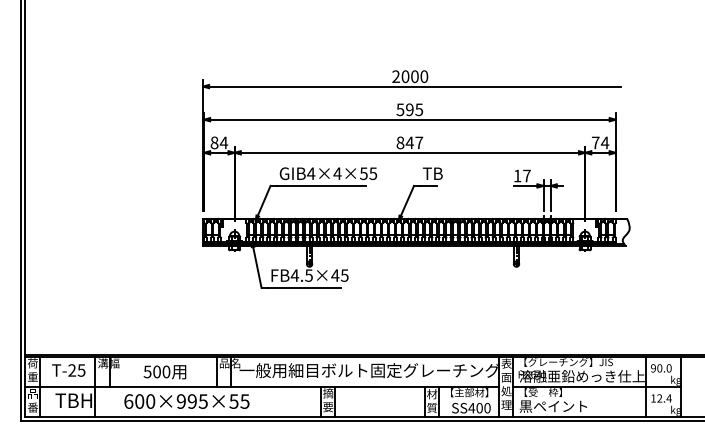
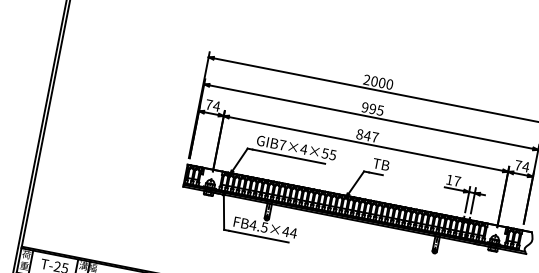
text: (400, 109) -> (365, 107), 595 -> 995
text: (214, 142) -> (209, 104), 84 -> 74
text: (311, 173) -> (282, 145), GIB4×4×55 -> GIB7×4×55
text: (344, 275) -> (293, 233), FB4.5×45 -> FB4.5×44

